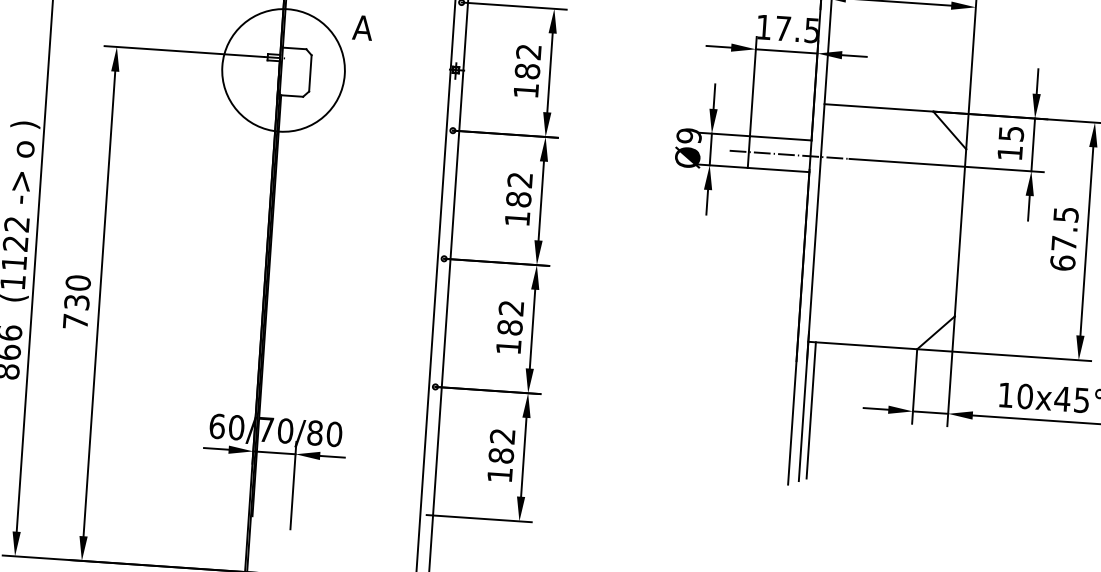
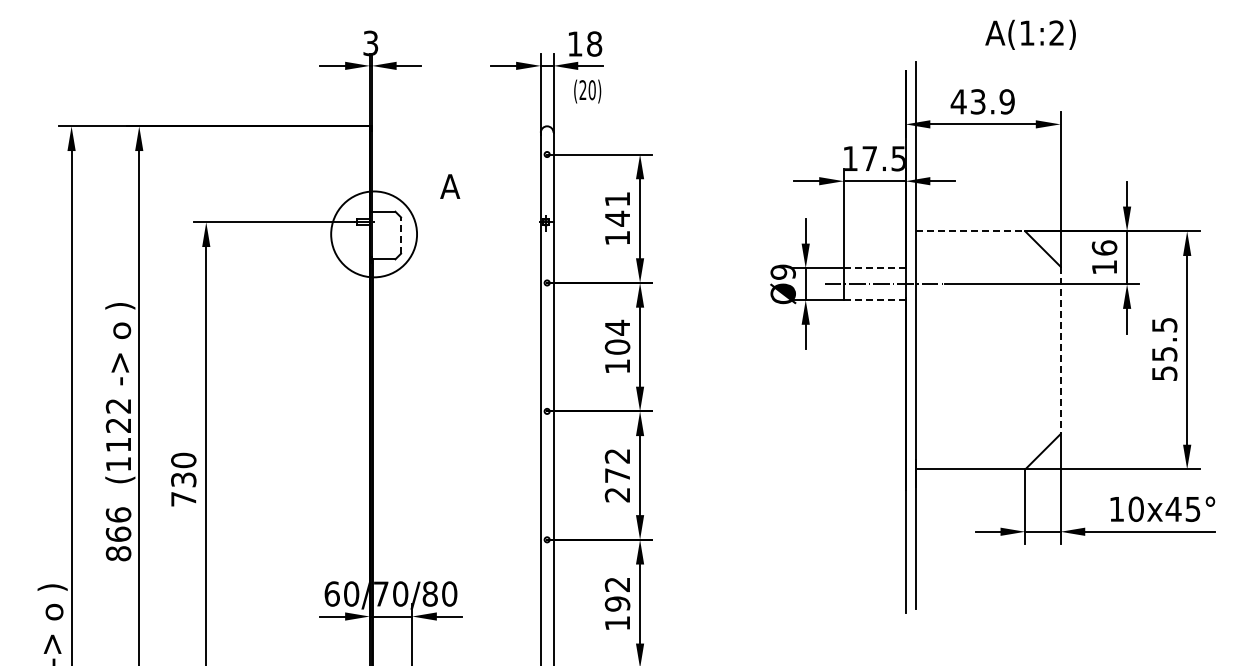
text: (528, 62) -> (617, 209), 182 -> 141
circle: (282, 70) -> (373, 234), size x0.7
line: (310, 73) -> (401, 235), solid -> dashed
line: (878, 108) -> (970, 231), solid -> dashed
text: (1011, 133) -> (1104, 247), 15 -> 16
line: (780, 138) -> (874, 268), solid -> dashed
line: (778, 170) -> (874, 300), solid -> dashed
text: (518, 188) -> (616, 336), 182 -> 104
line: (960, 232) -> (1060, 350), solid -> dashed
text: (1063, 253) -> (1164, 364), 67.5 -> 55.5
text: (509, 337) -> (617, 485), 182 -> 272
line: (811, 410) -> (923, 537), removed
text: (501, 455) -> (617, 603), 182 -> 192

